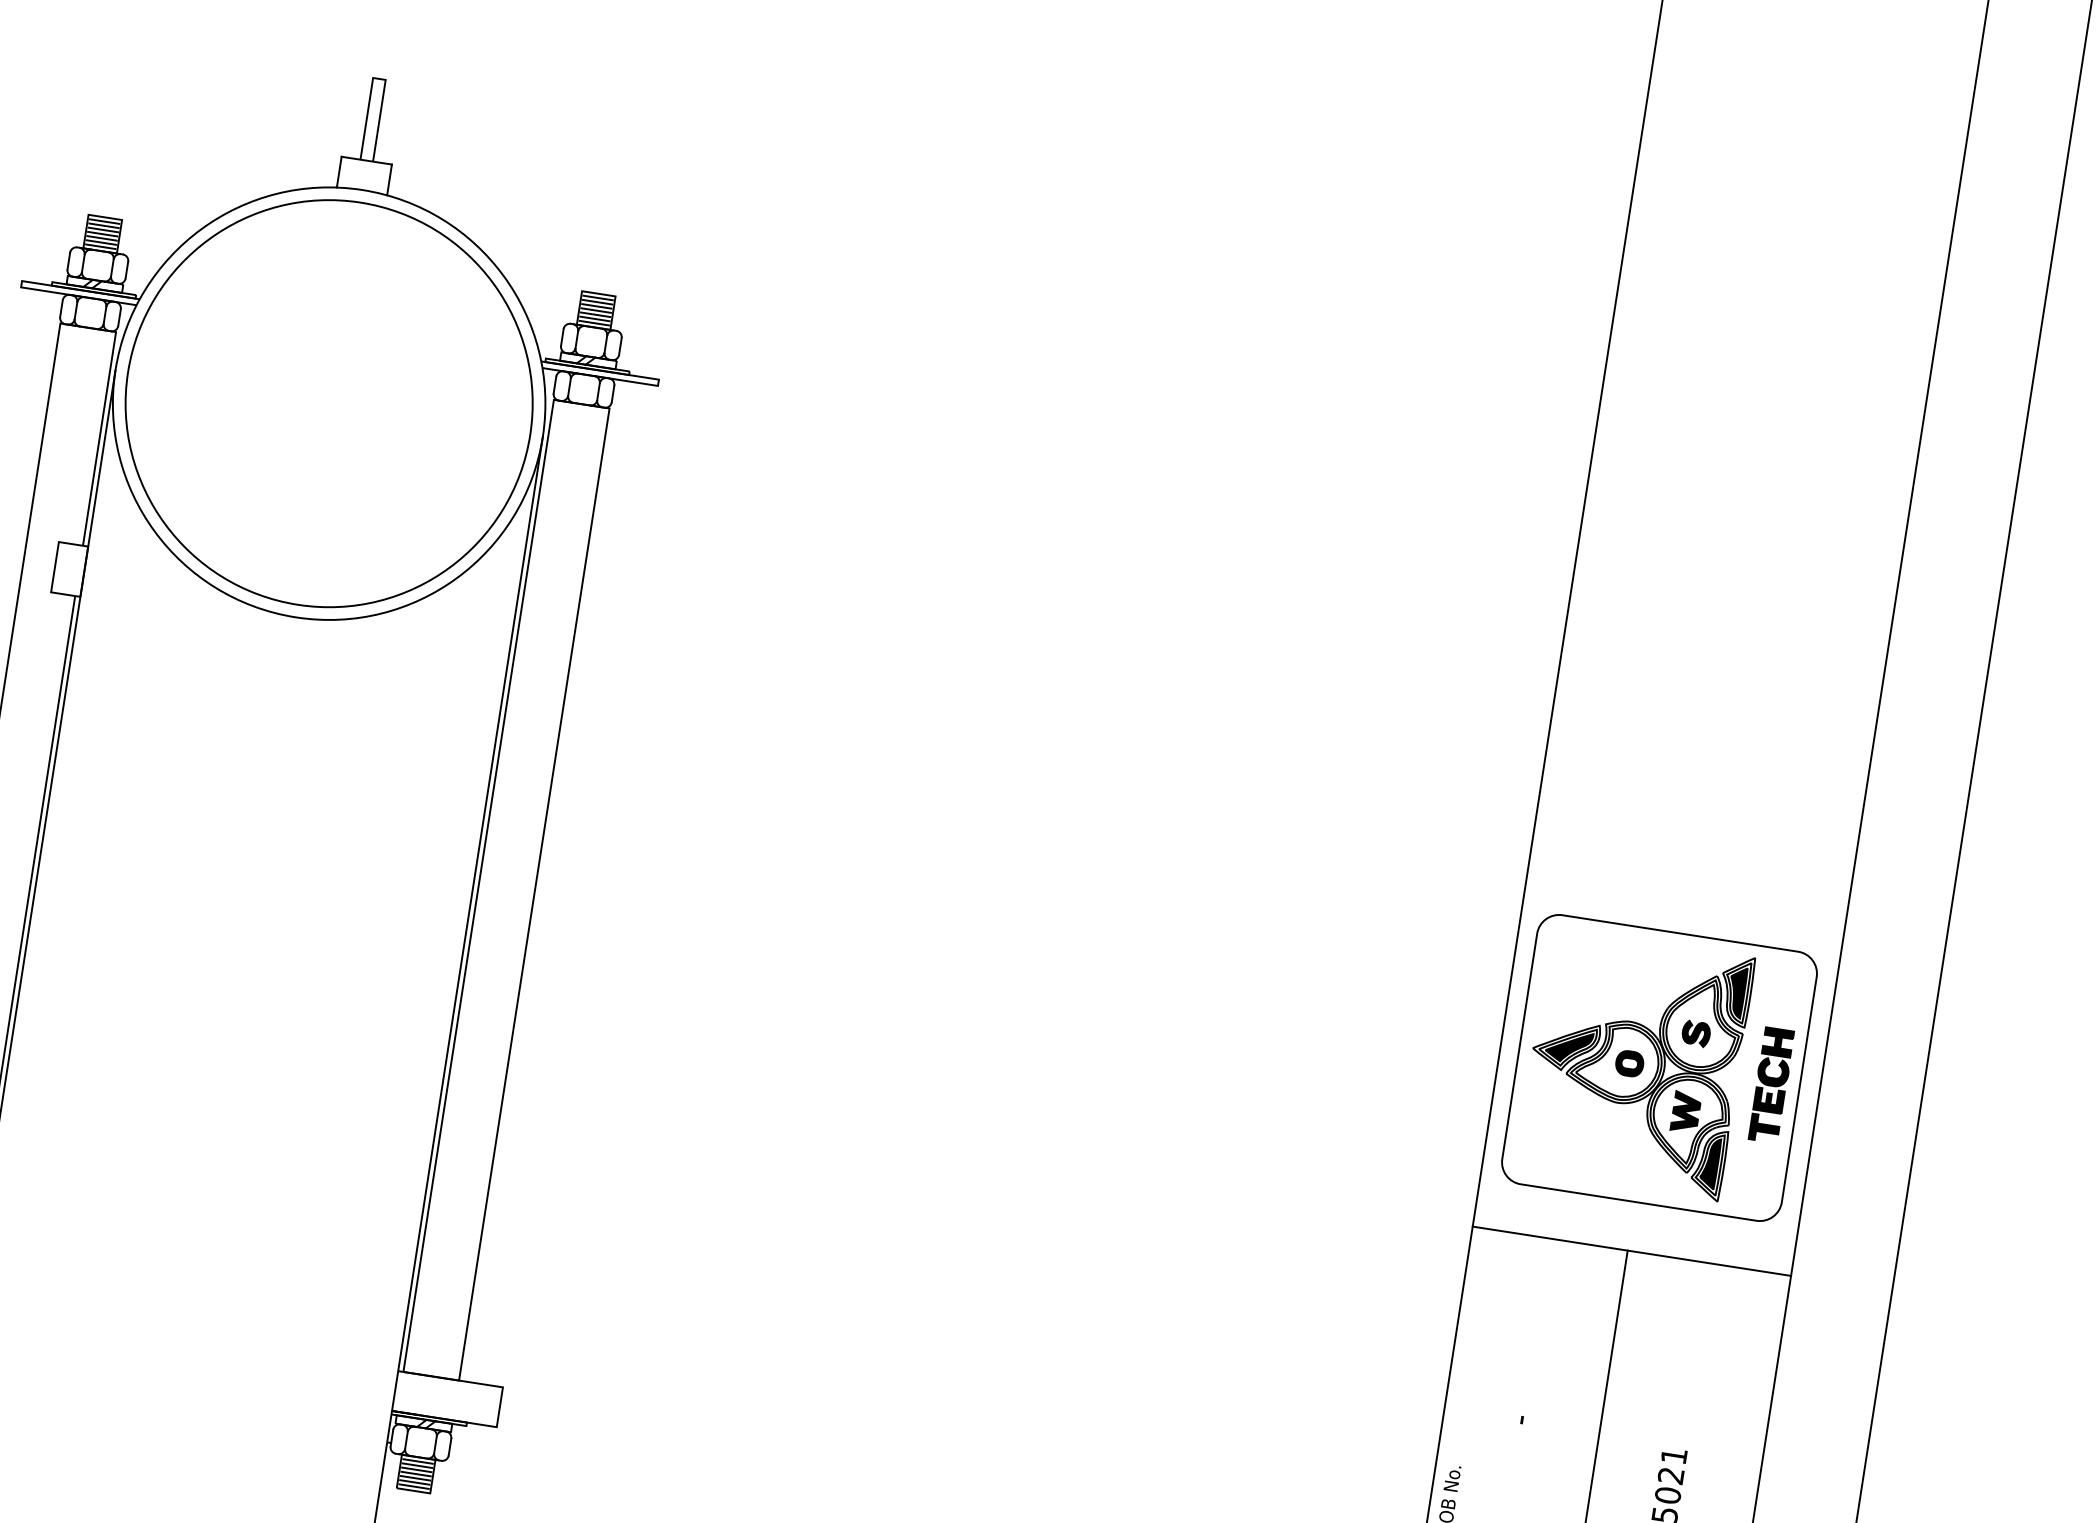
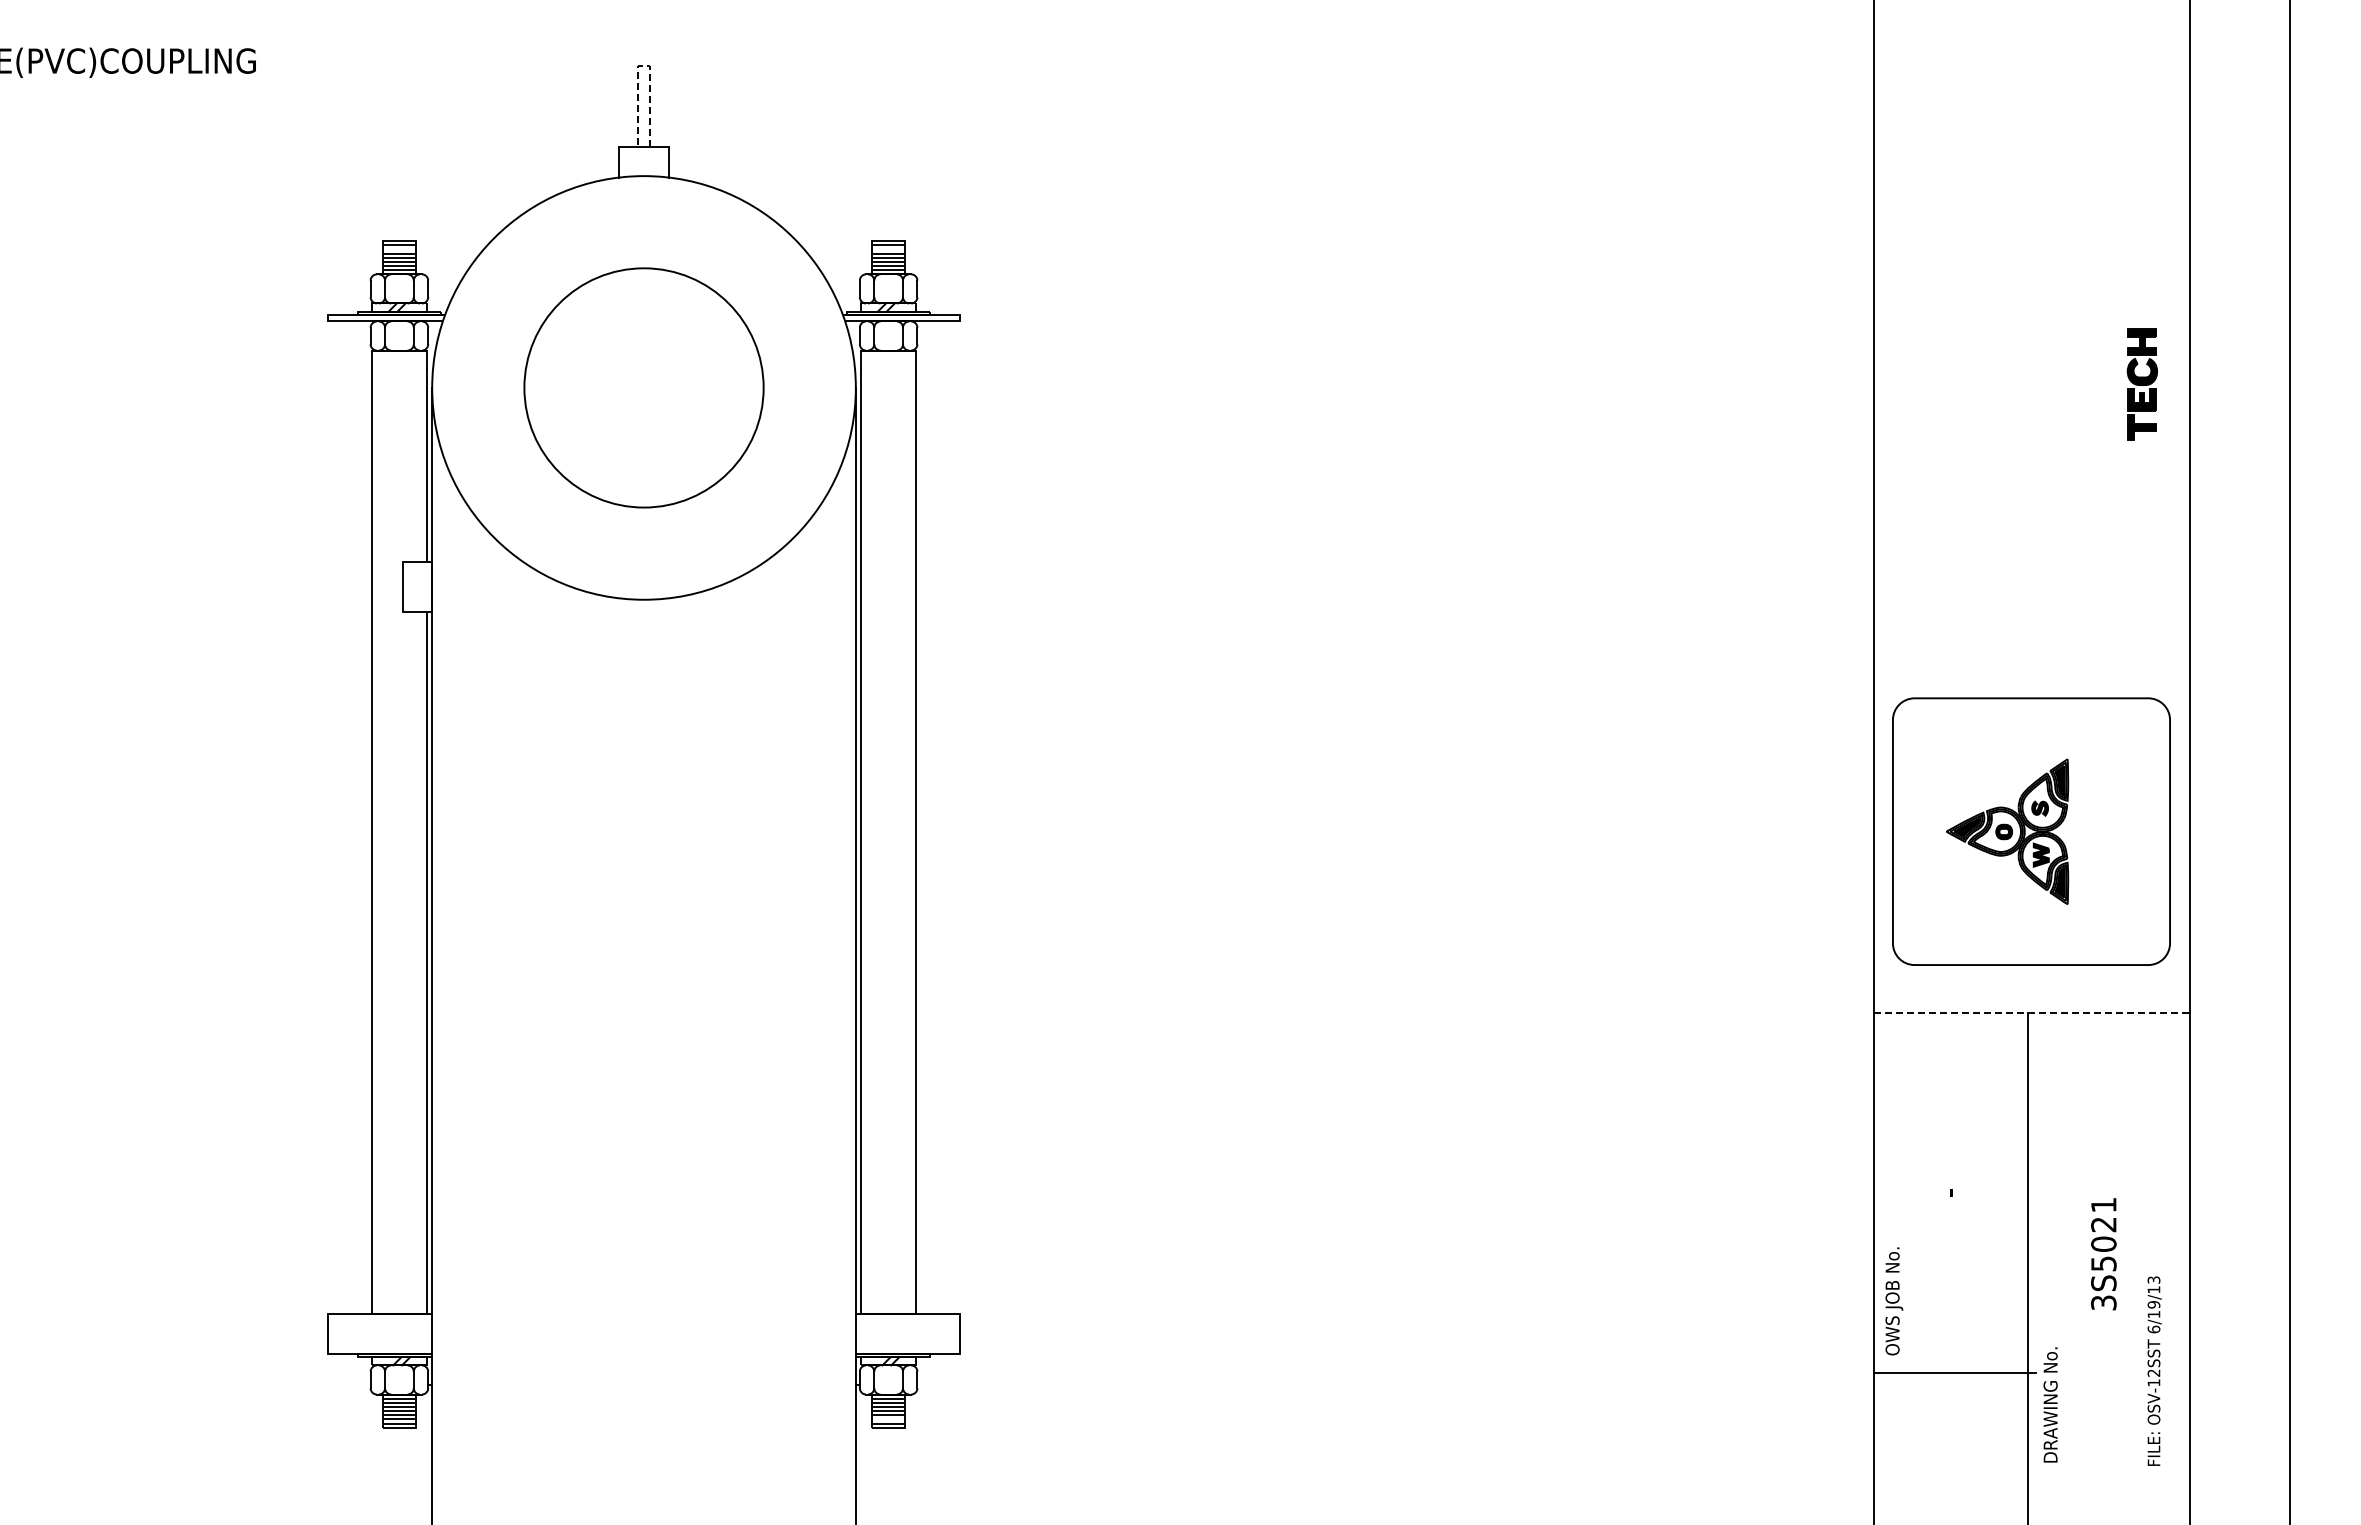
line: (378, 79) -> (643, 66), solid -> dashed
line: (103, 225) -> (398, 249), removed
line: (597, 302) -> (888, 249), removed
circle: (328, 403) -> (643, 387), size x0.6
part: (1635, 1064) -> (2007, 831), size x0.6
part: (1770, 1085) -> (2141, 384), moved
line: (1632, 1251) -> (2032, 1013), solid -> dashed
line: (414, 1482) -> (888, 1419), removed

